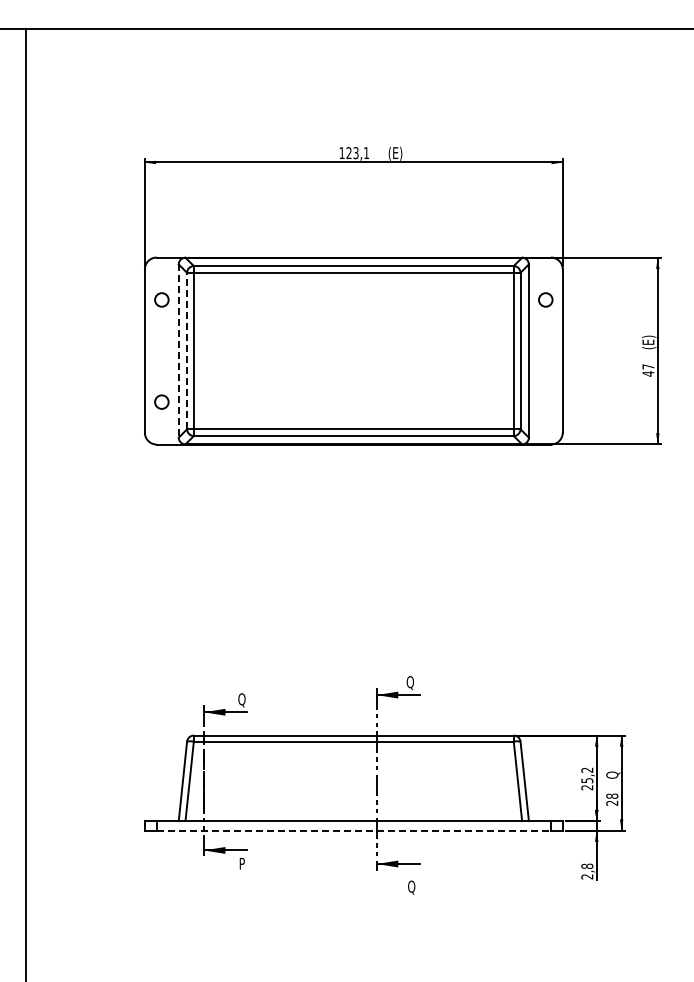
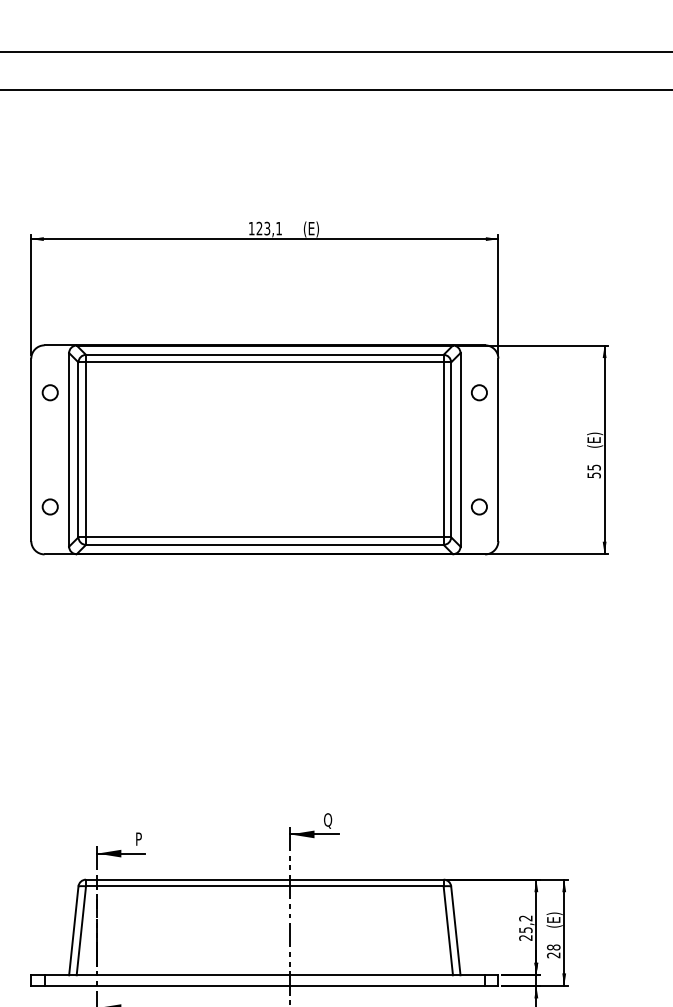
line: (187, 350) -> (78, 449), dashed -> solid
line: (178, 351) -> (68, 450), dashed -> solid
text: (648, 370) -> (594, 471), 47 -> 55
circle: (545, 401) -> (479, 506), added
text: (241, 700) -> (139, 840), Q -> P
text: (612, 771) -> (553, 919), Q -> (E)
line: (354, 830) -> (265, 985), dashed -> solid

